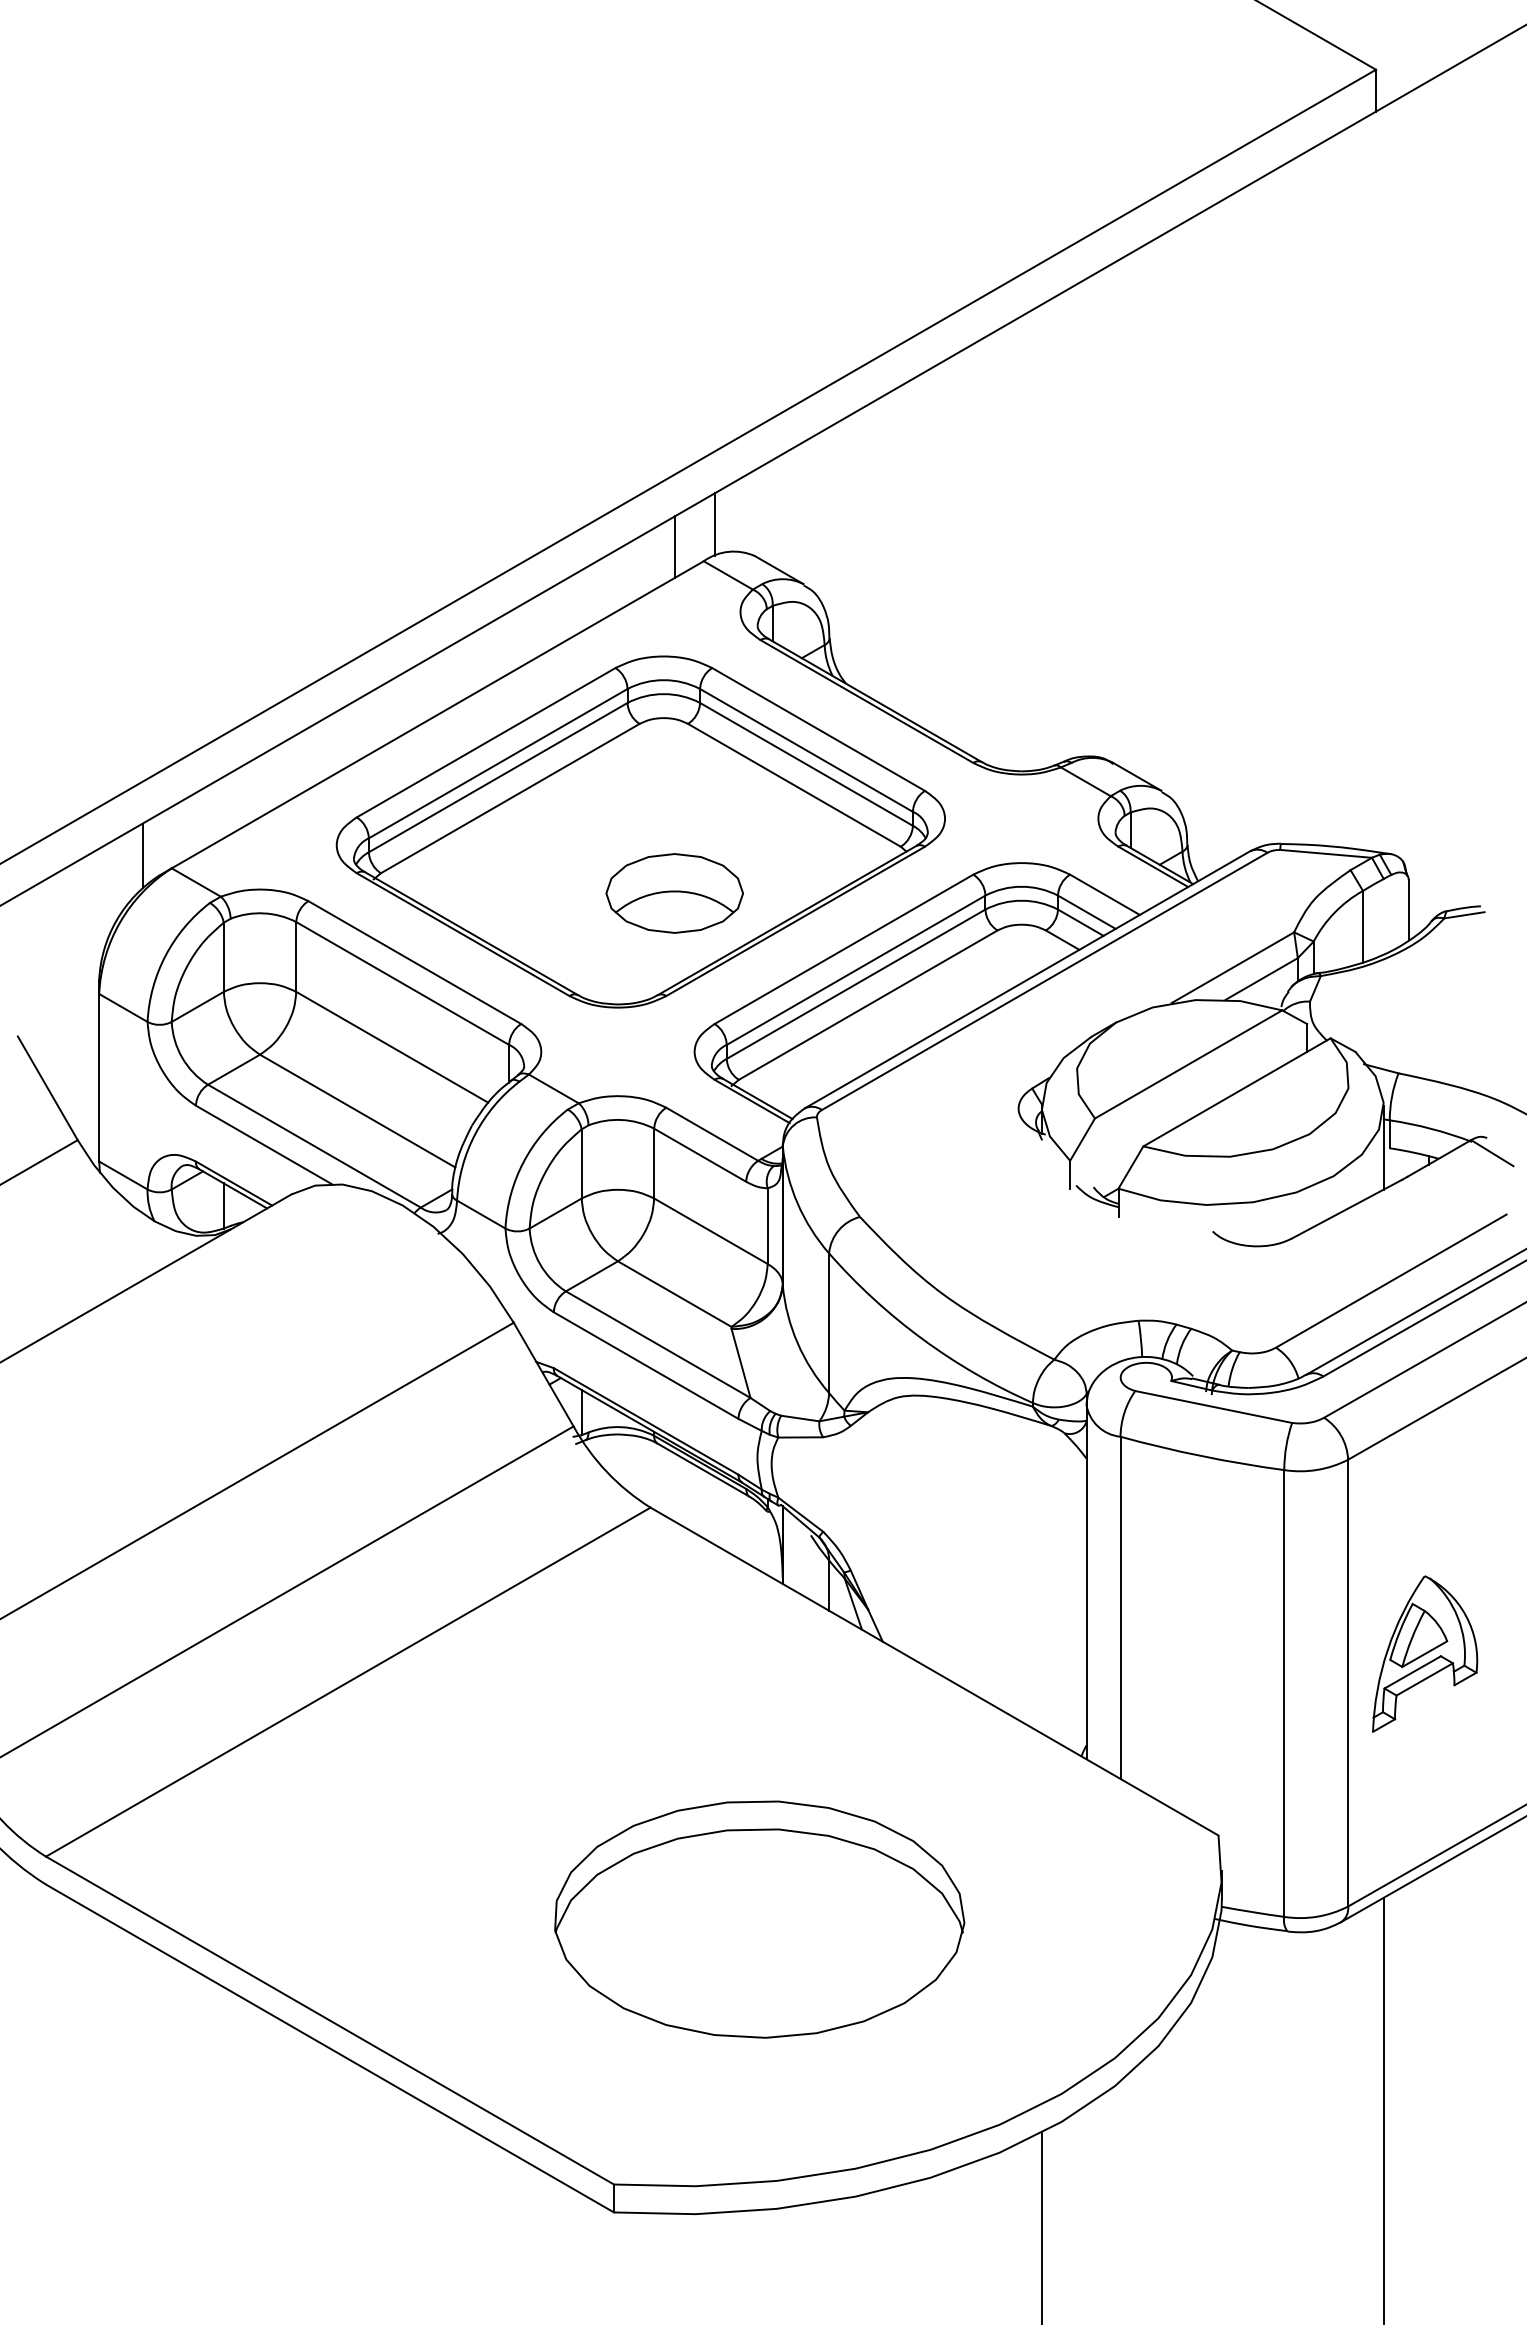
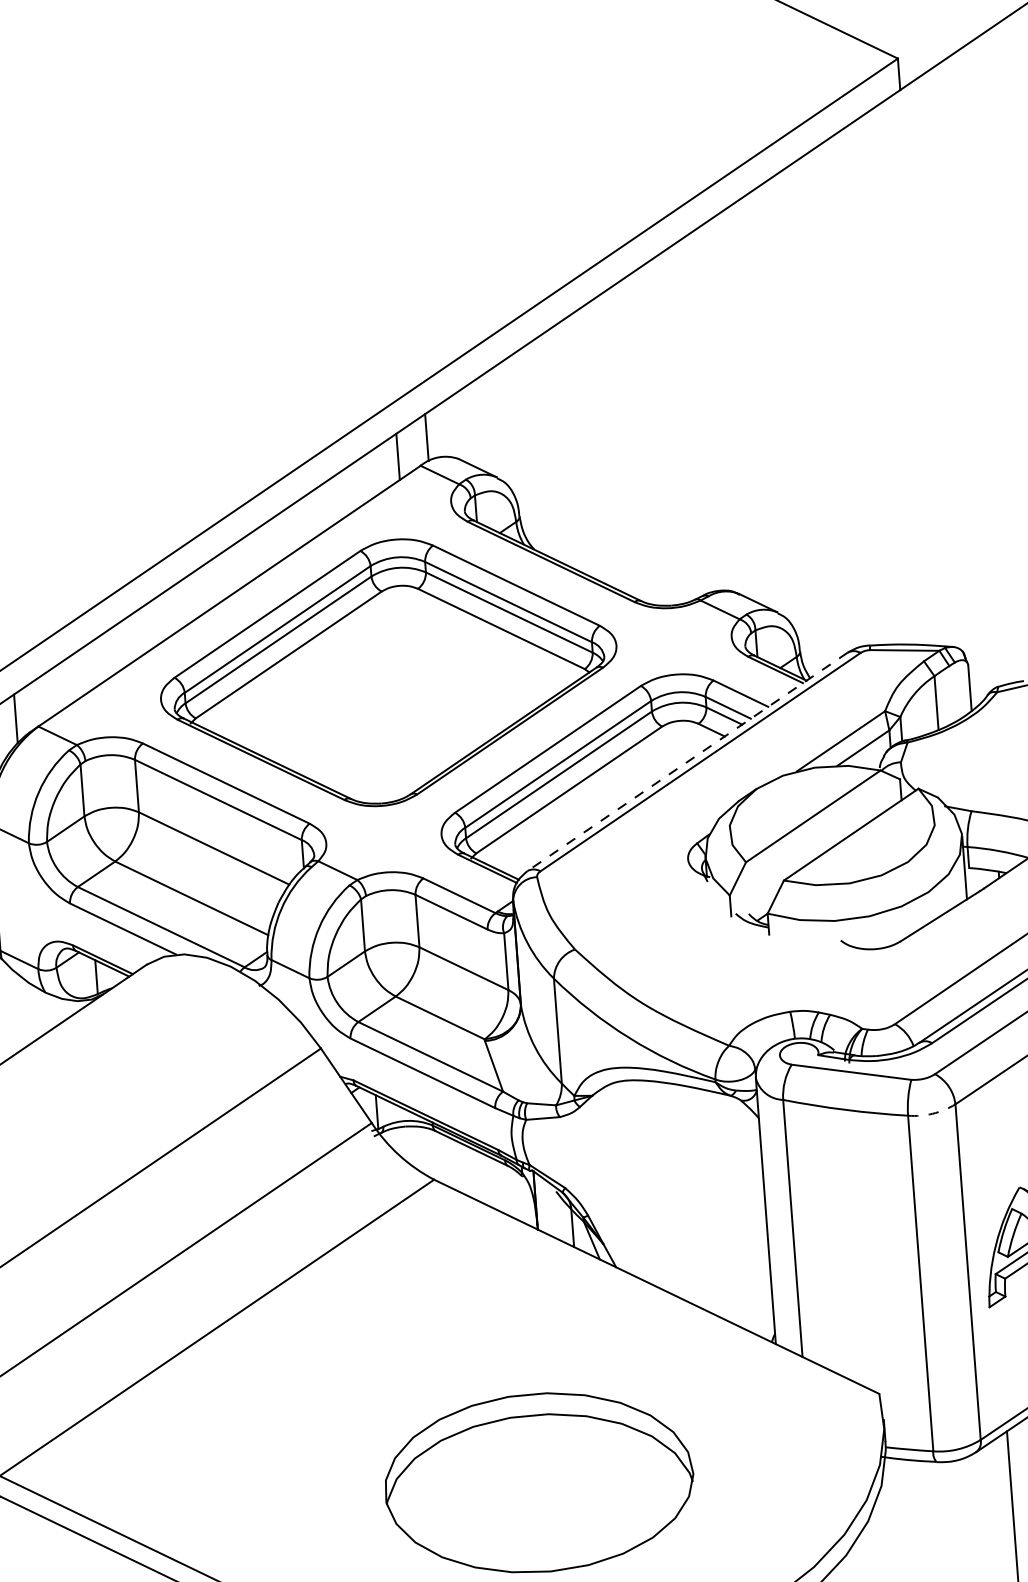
part: (674, 893) -> (417, 717), removed
line: (1027, 979) -> (687, 761), solid -> dashed
arc: (1317, 1469) -> (933, 1113), solid -> dashed

